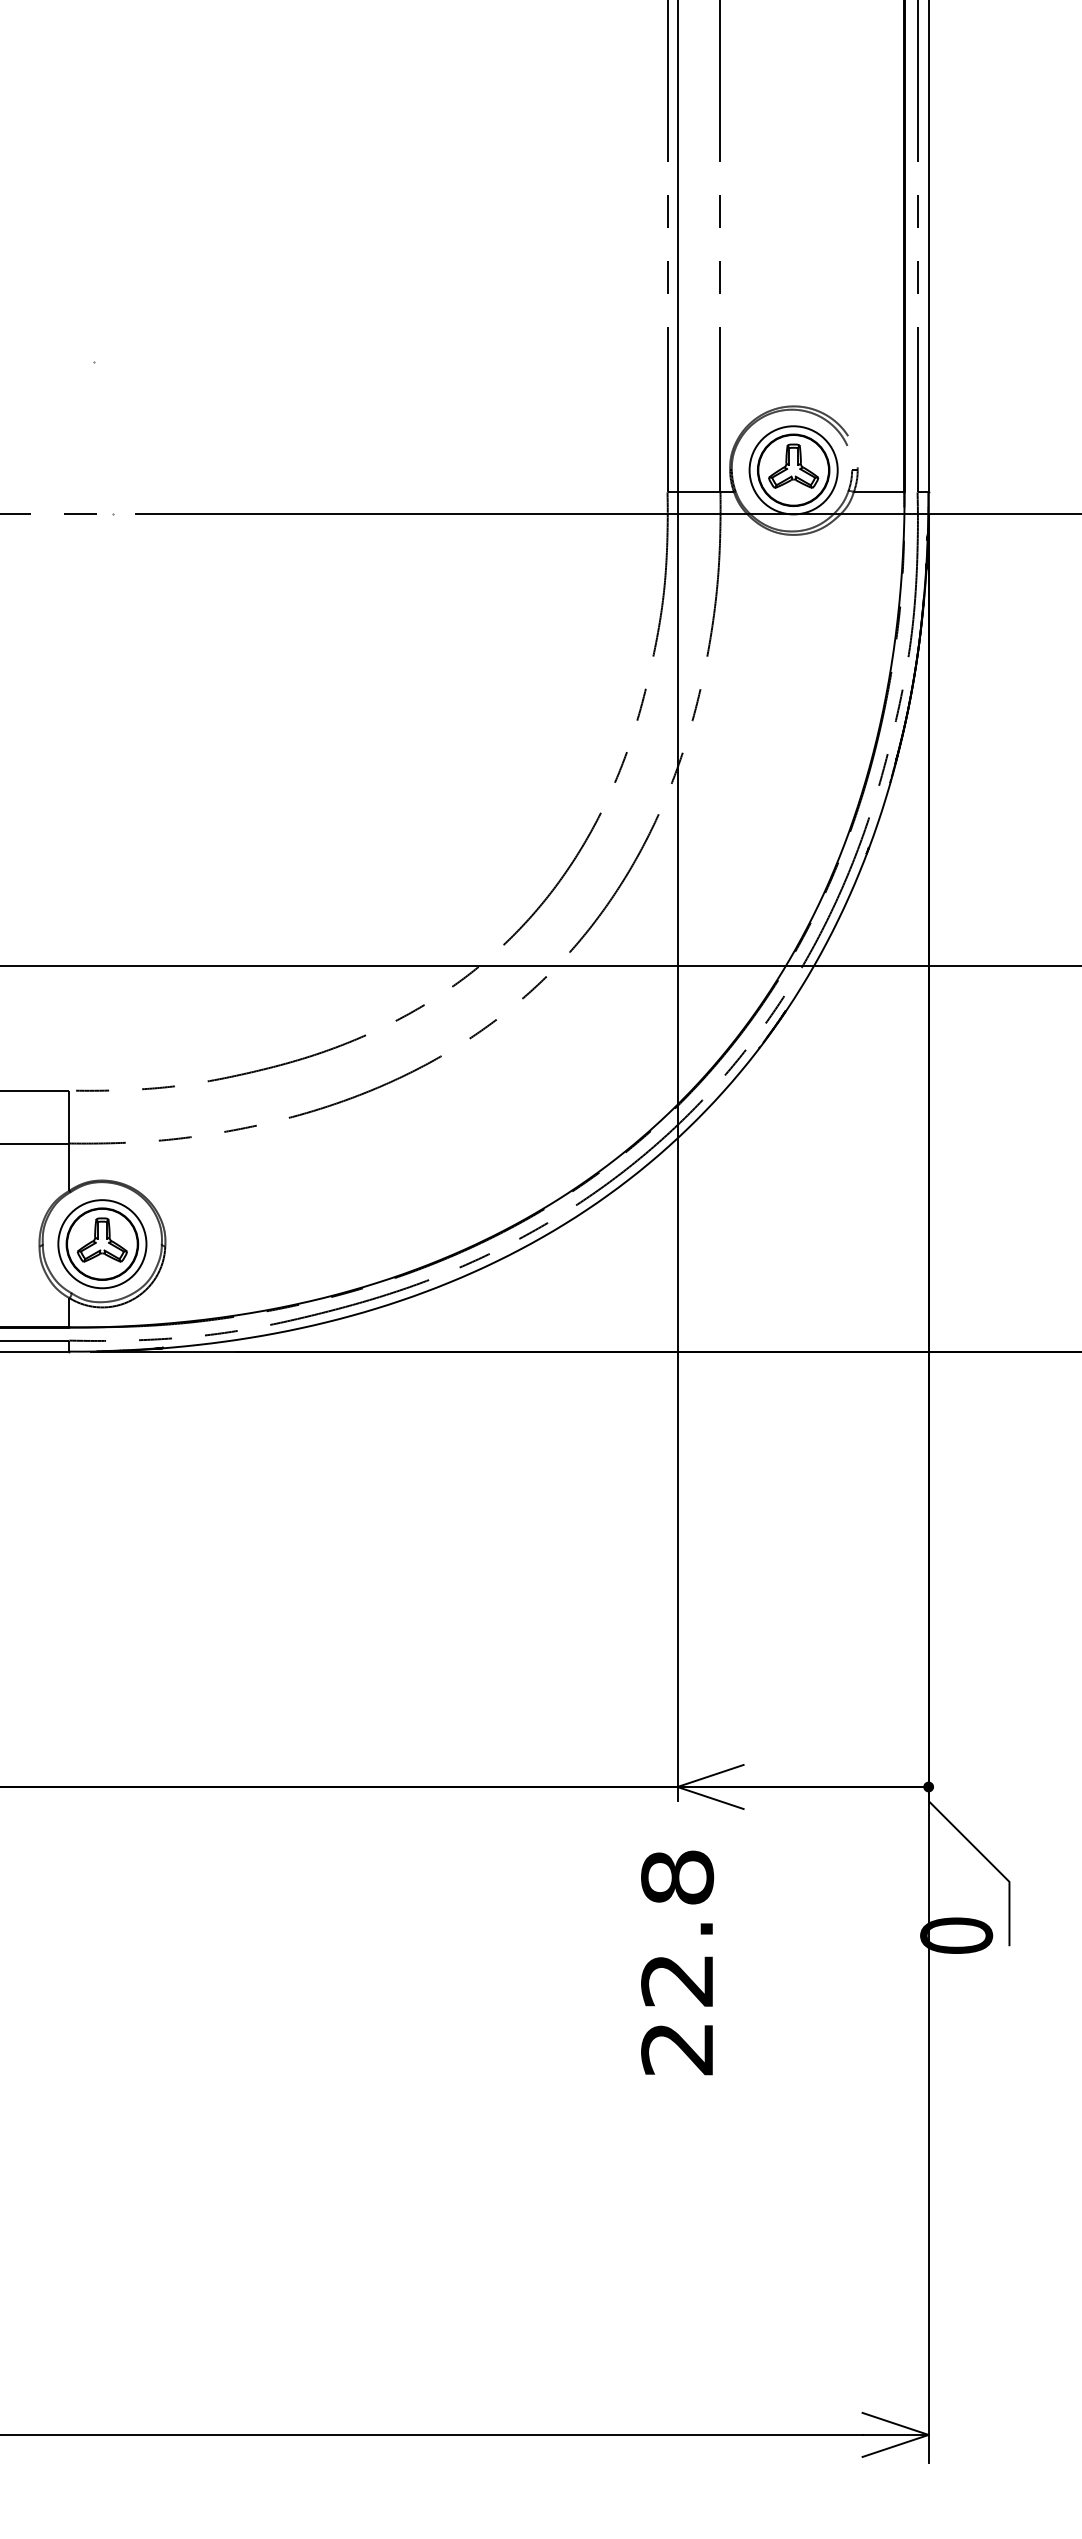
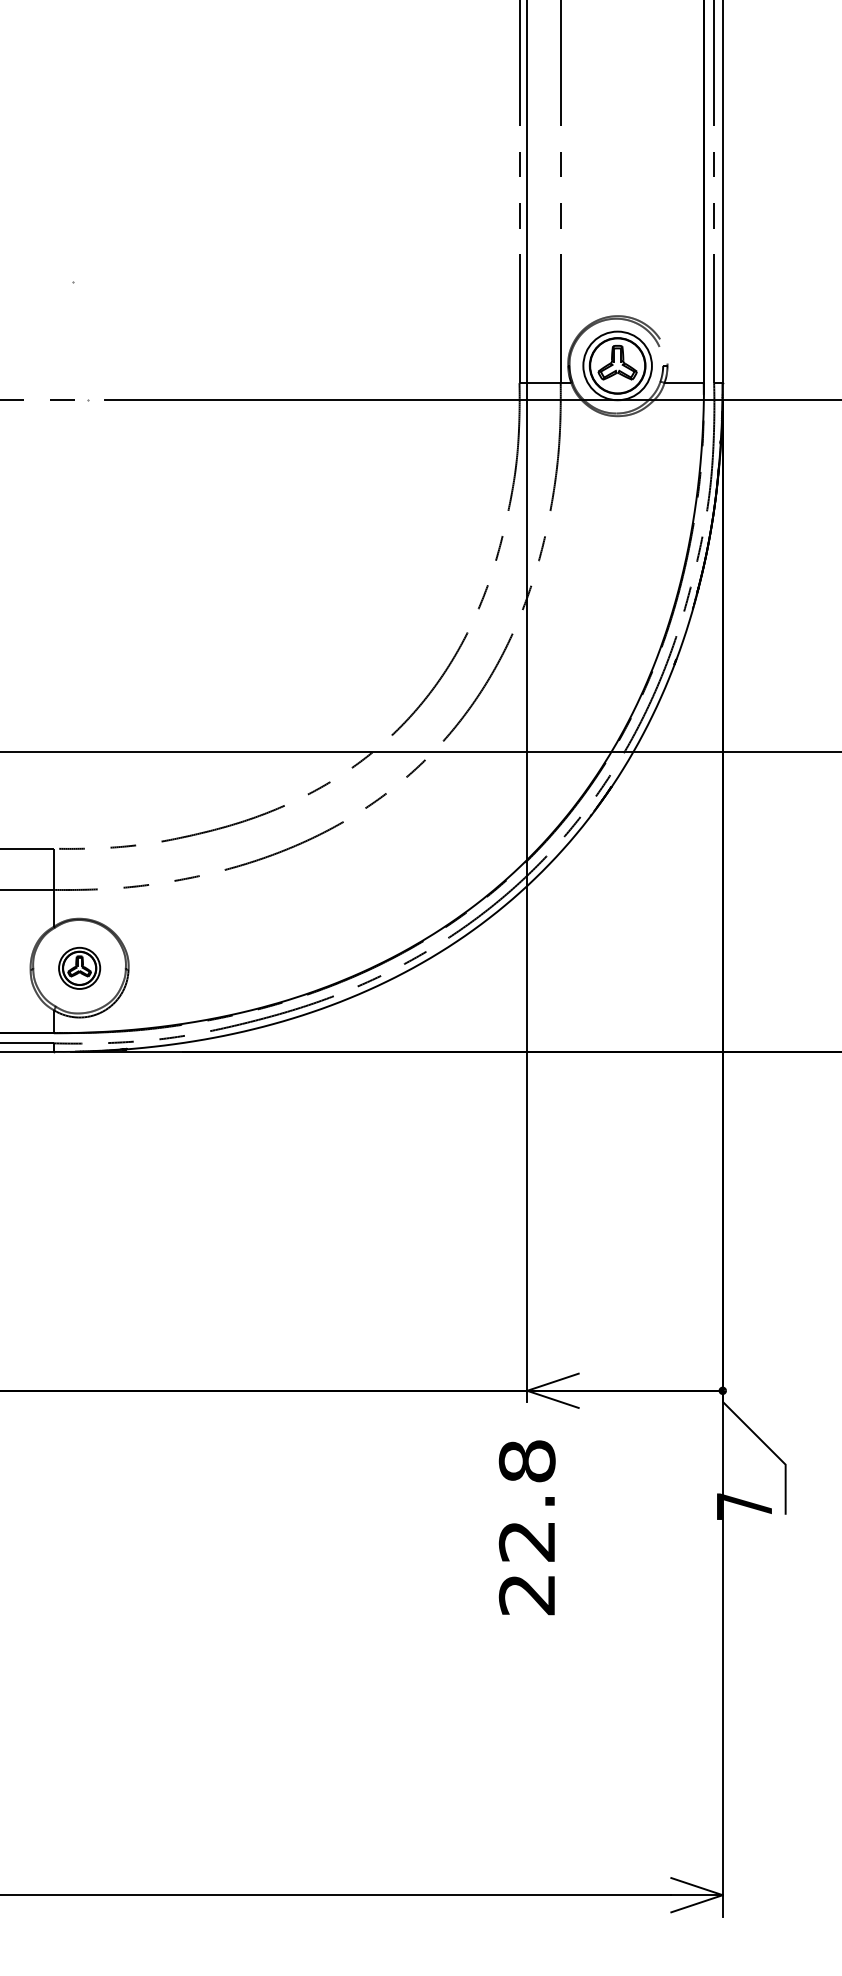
part: (102, 1244) -> (79, 968), size x0.6
text: (956, 1935) -> (744, 1506), 0 -> 7

